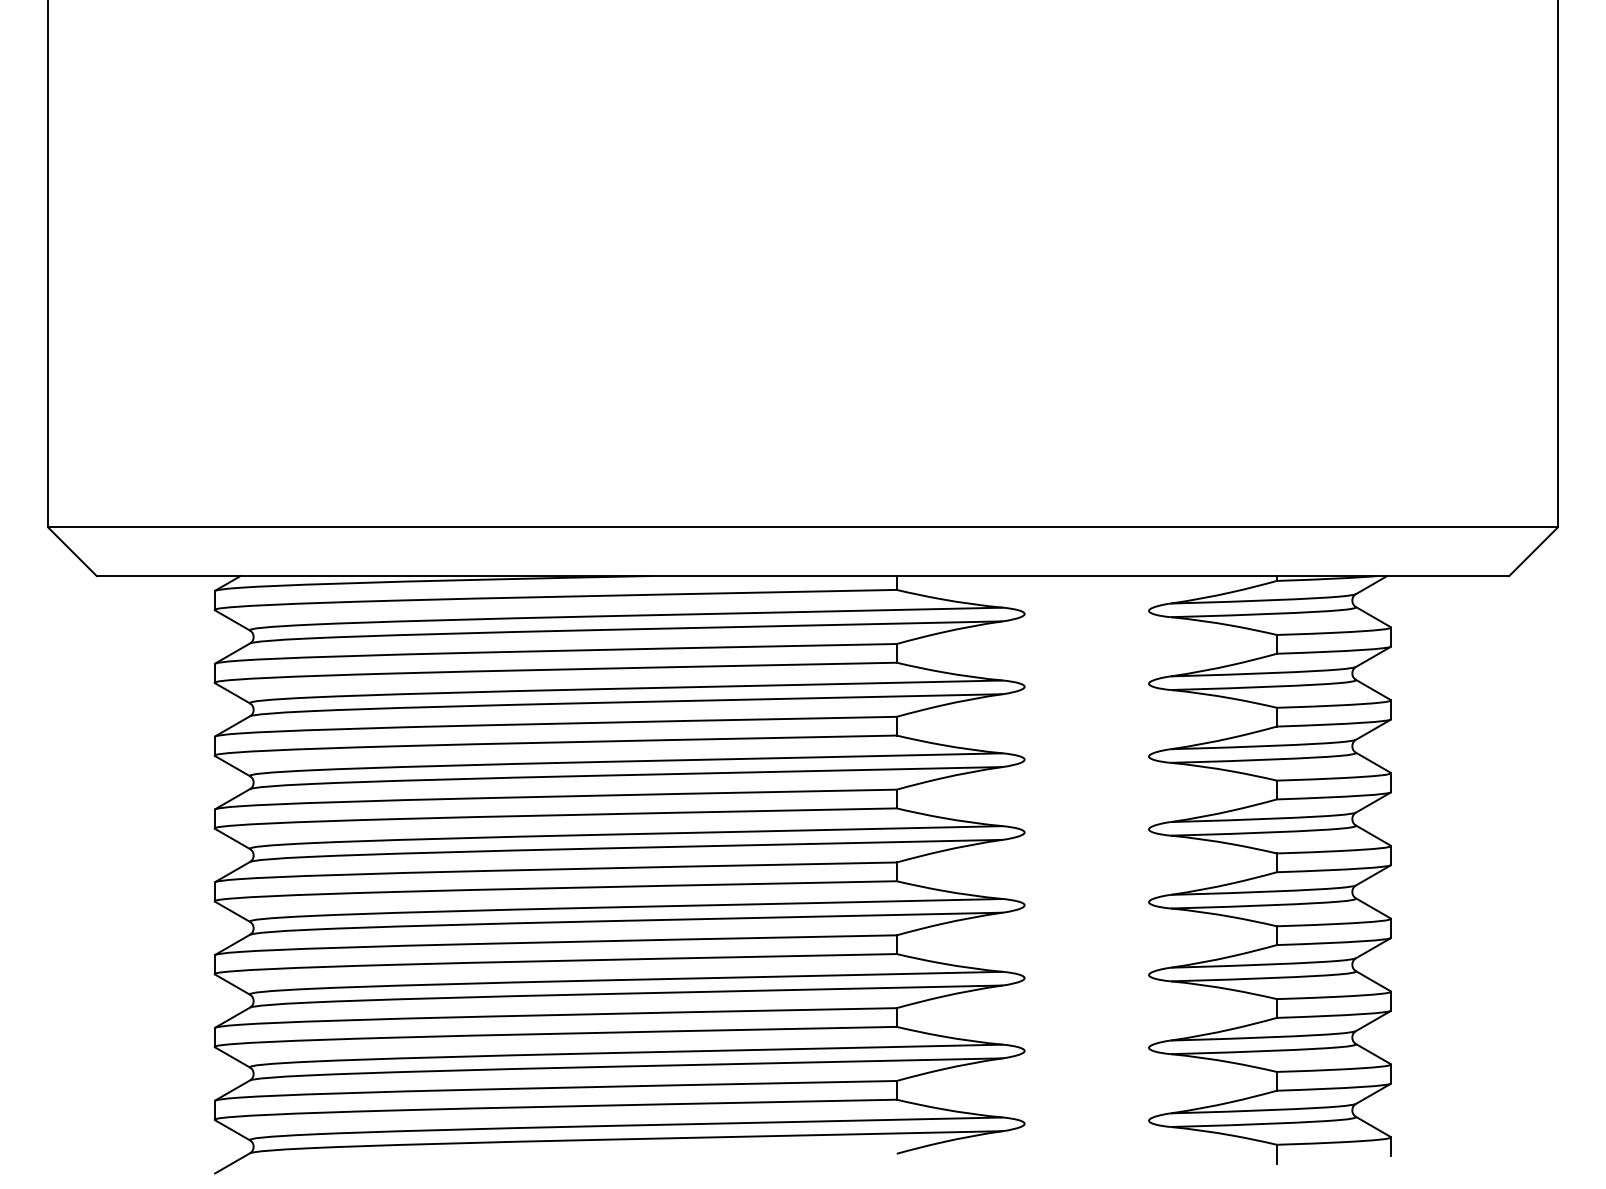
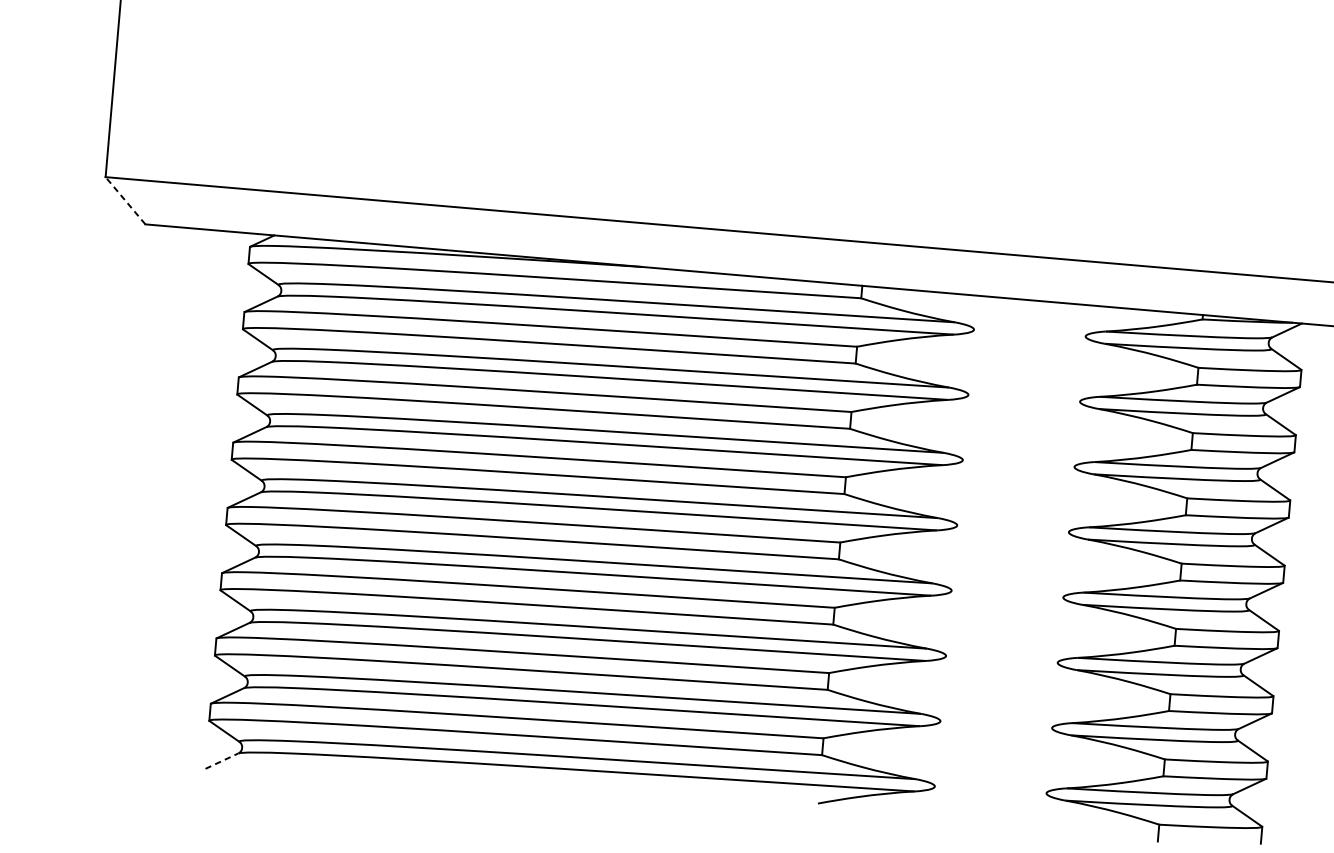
line: (72, 551) -> (125, 200), solid -> dashed
line: (233, 1163) -> (222, 761), solid -> dashed

